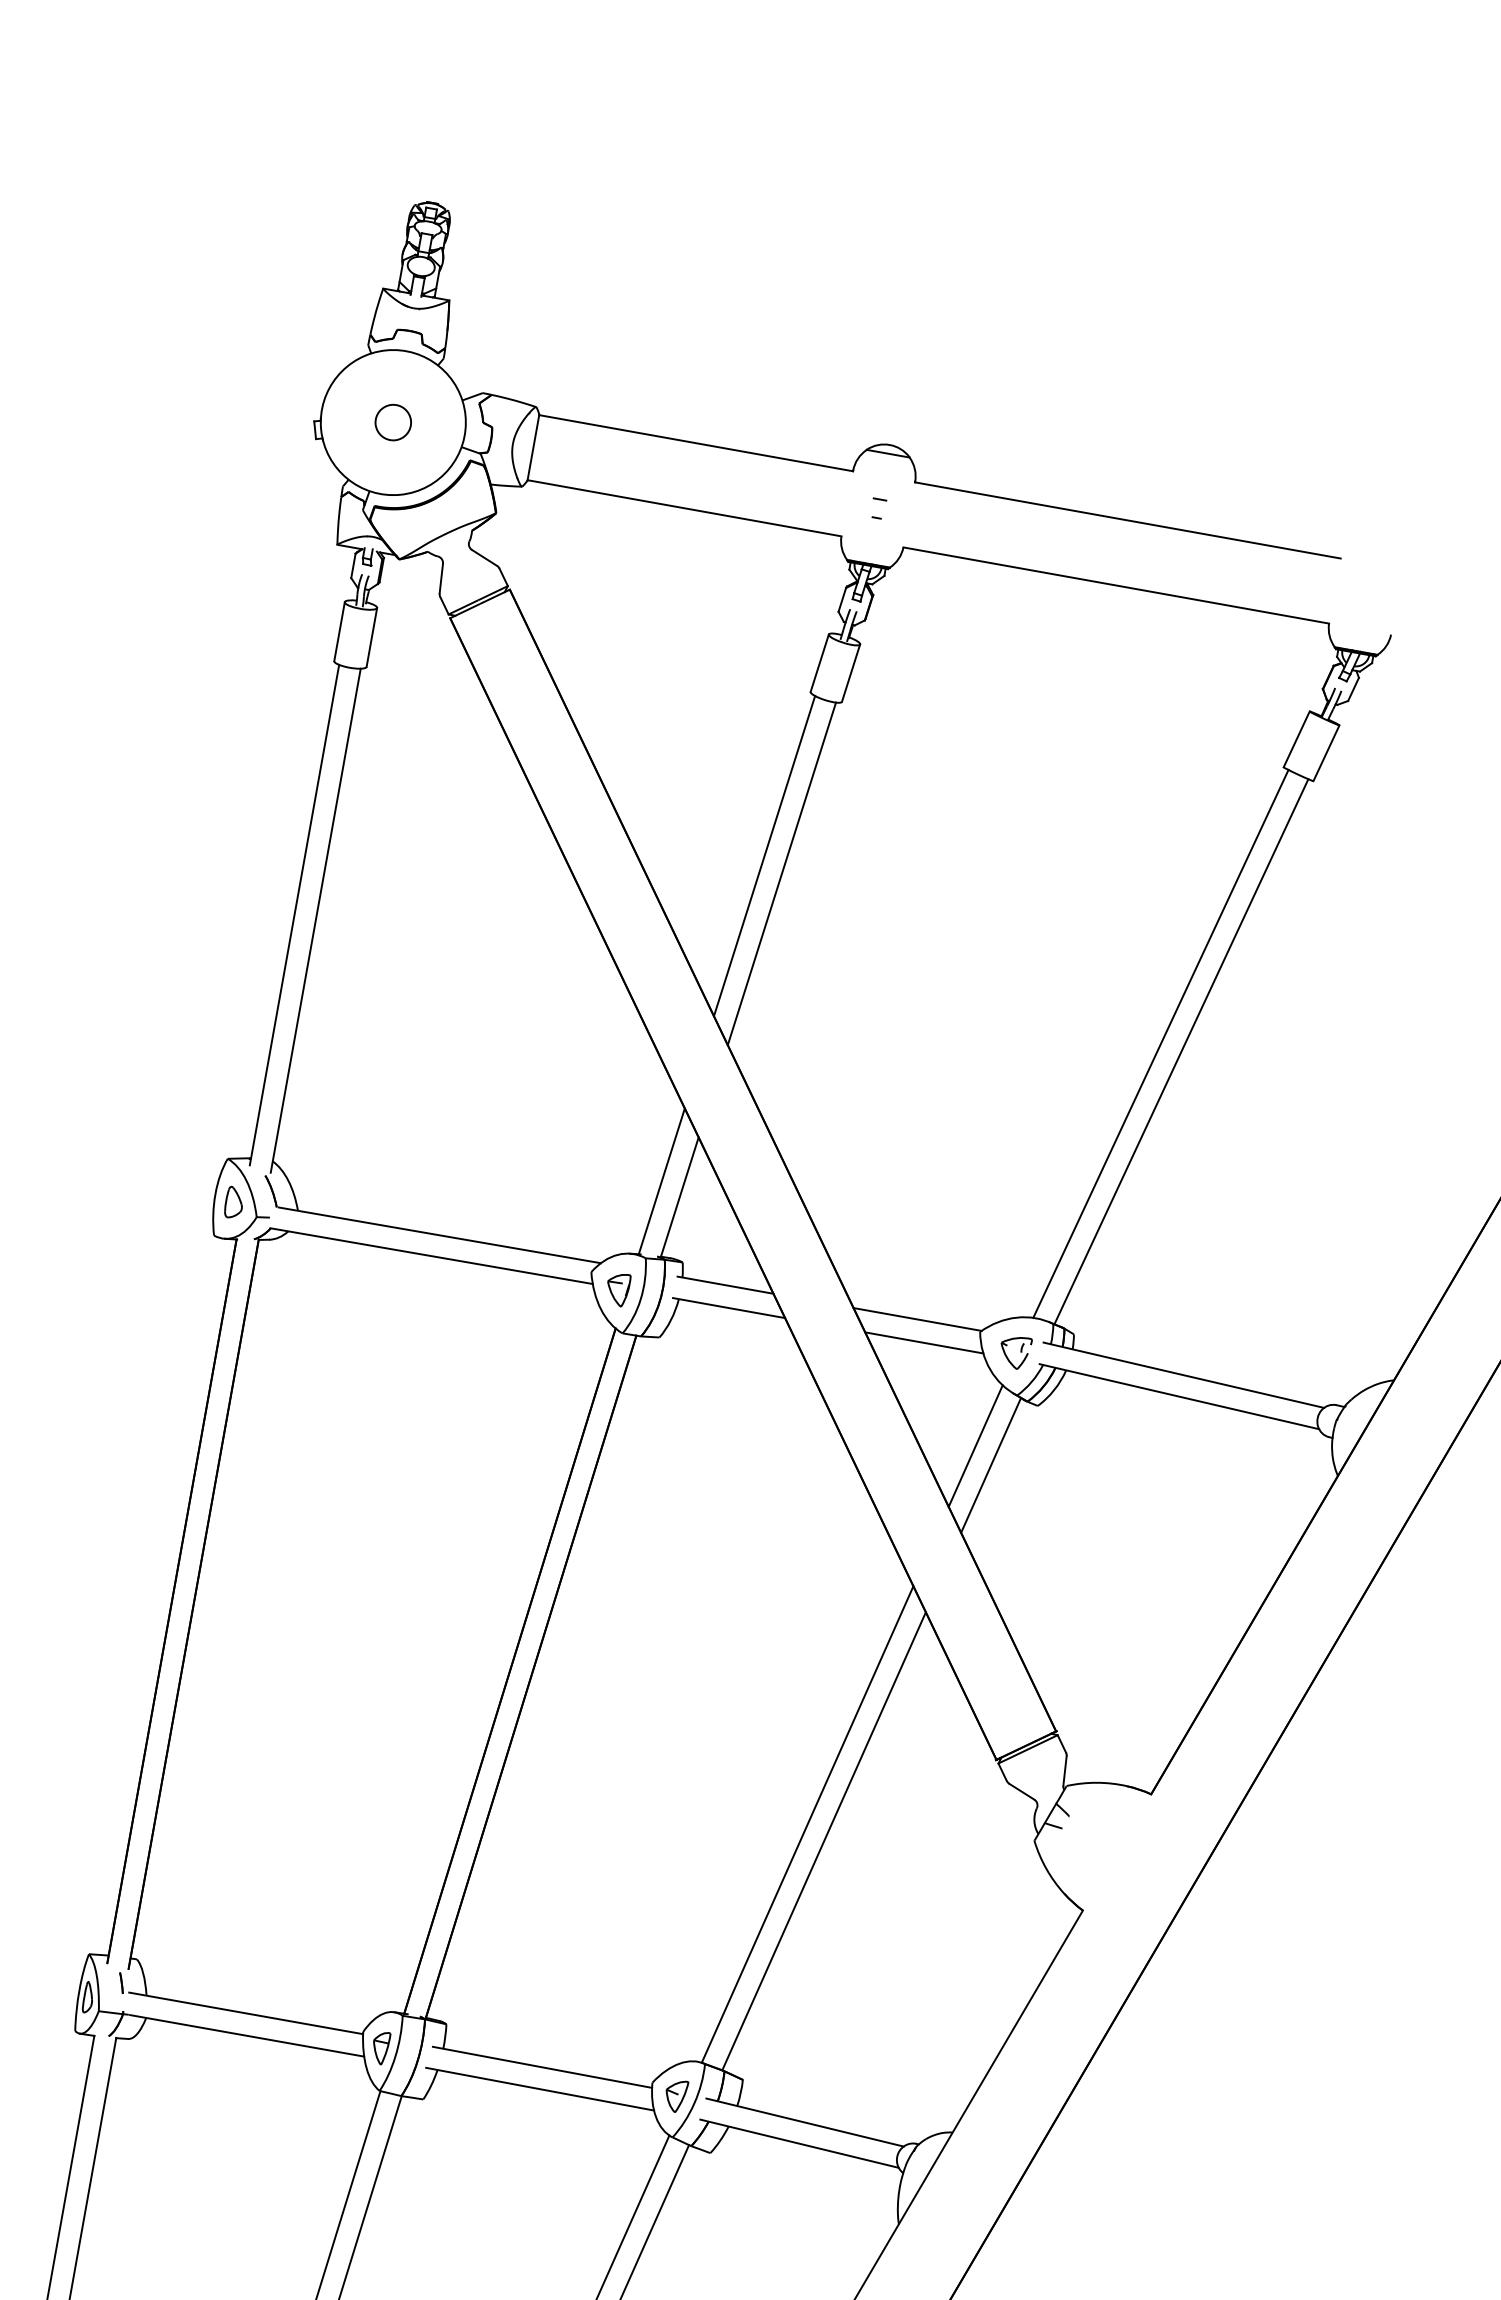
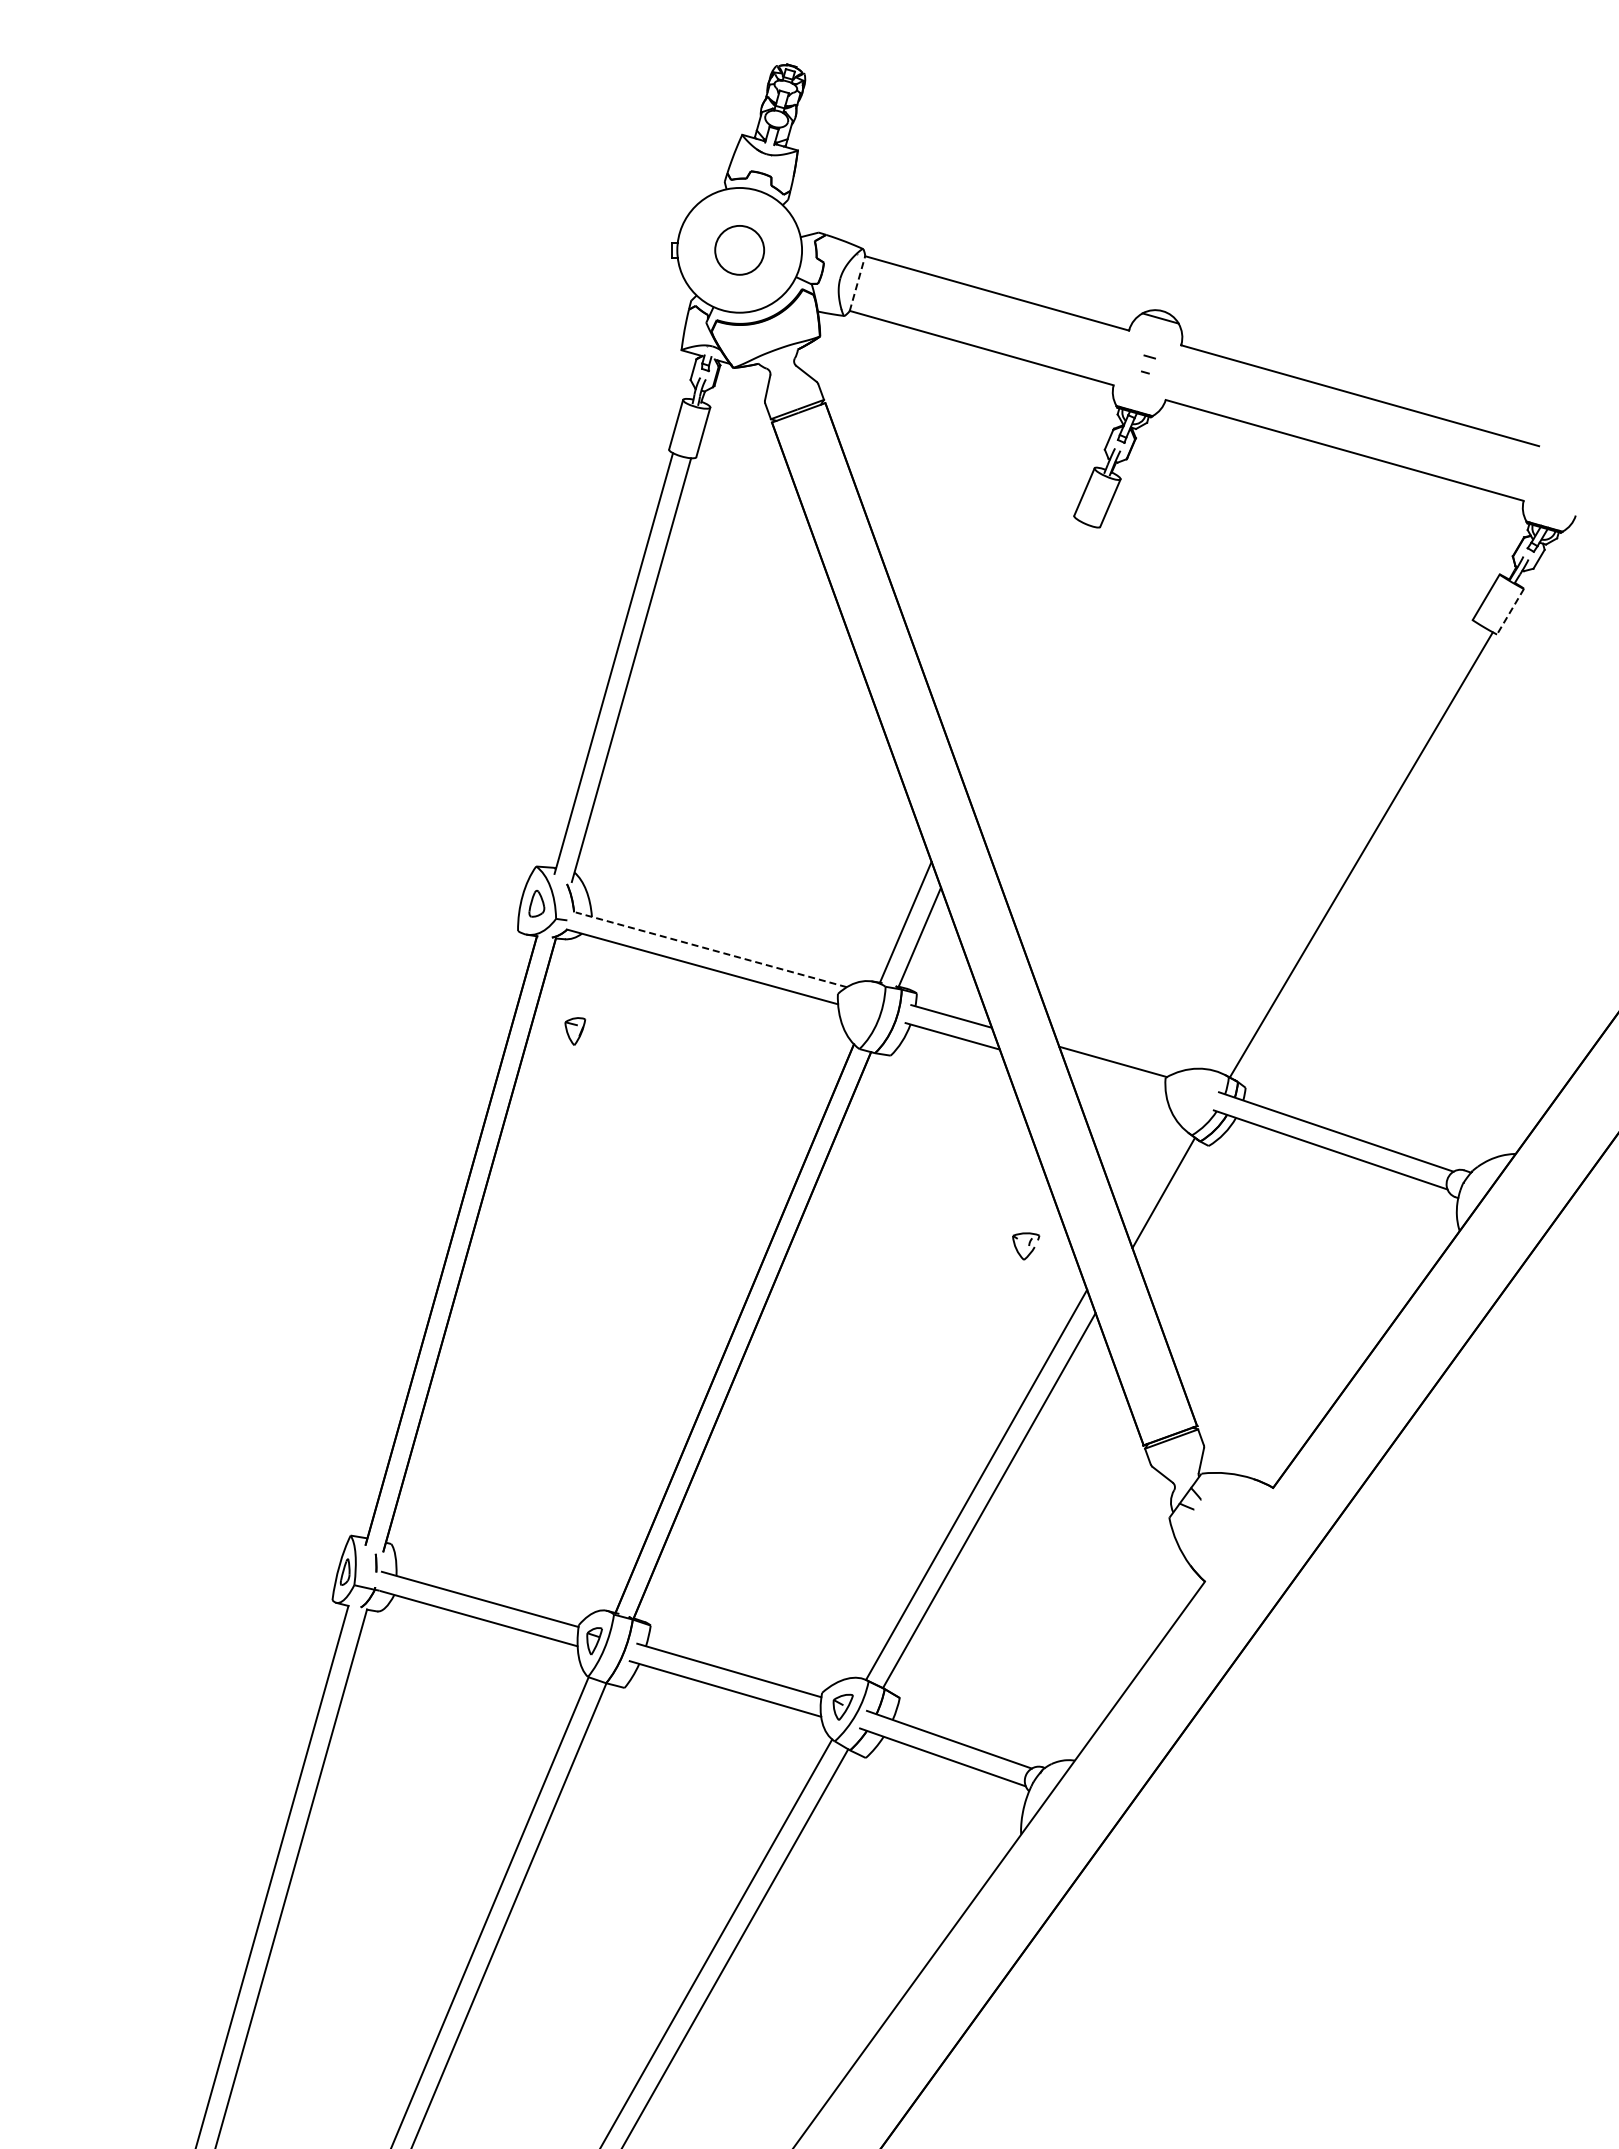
circle: (393, 422) -> (739, 250), size x1.6
line: (533, 447) -> (857, 283), solid -> dashed
line: (1326, 754) -> (1510, 612), solid -> dashed
line: (763, 856) -> (1020, 652), removed
line: (782, 874) -> (1034, 669), removed
line: (1160, 1043) -> (1344, 846), removed
line: (440, 1234) -> (711, 949), solid -> dashed
part: (620, 1290) -> (575, 1031), moved
line: (923, 1342) -> (1116, 1082), removed
part: (1018, 1353) -> (1026, 1246), moved
line: (975, 1445) -> (1152, 1174), removed

